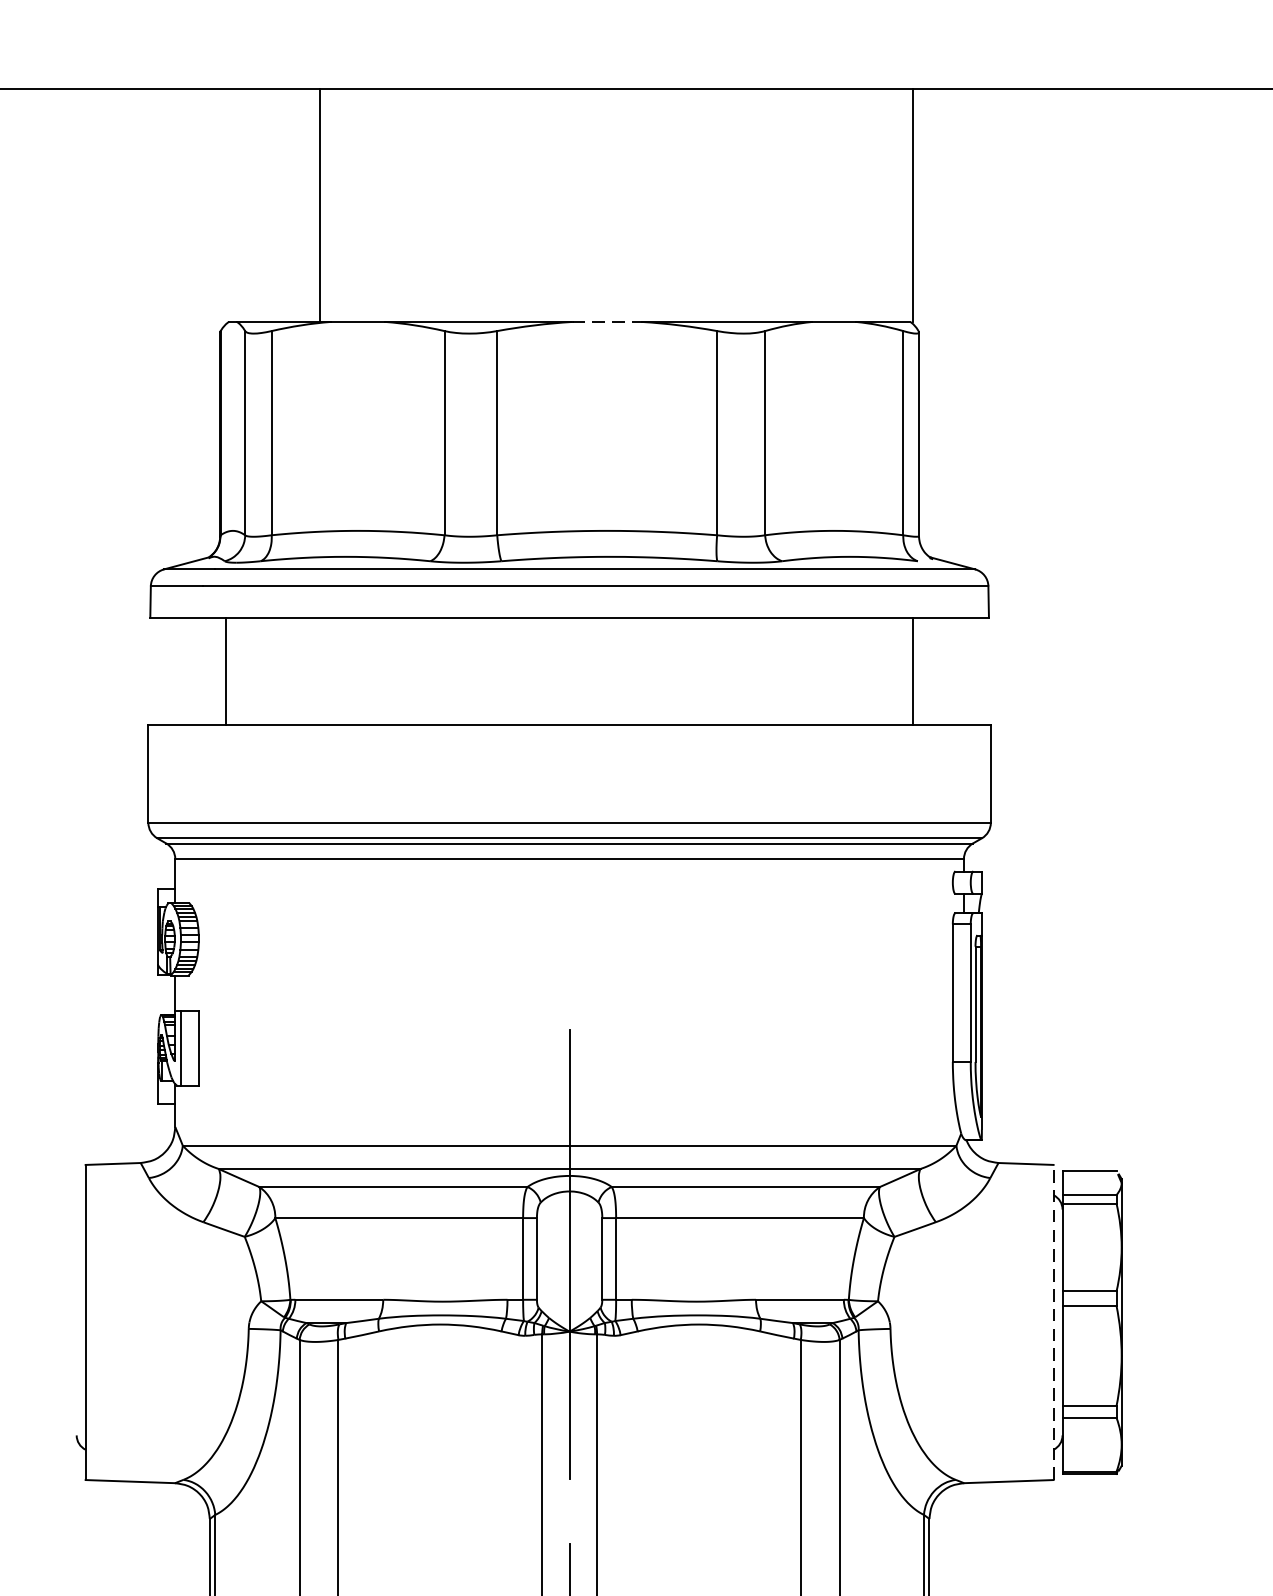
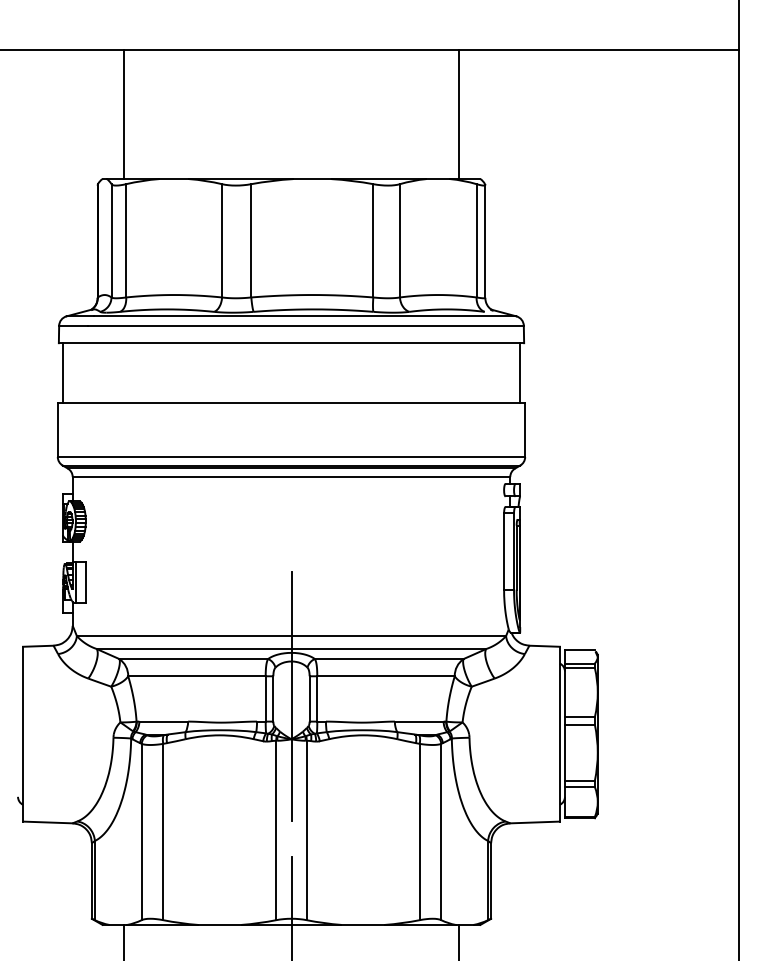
line: (319, 205) -> (123, 114), moved
line: (913, 205) -> (459, 114), moved
line: (607, 322) -> (312, 179), dashed -> solid
line: (225, 670) -> (62, 372), moved
line: (913, 670) -> (520, 372), moved
line: (1052, 1321) -> (559, 733), dashed -> solid

